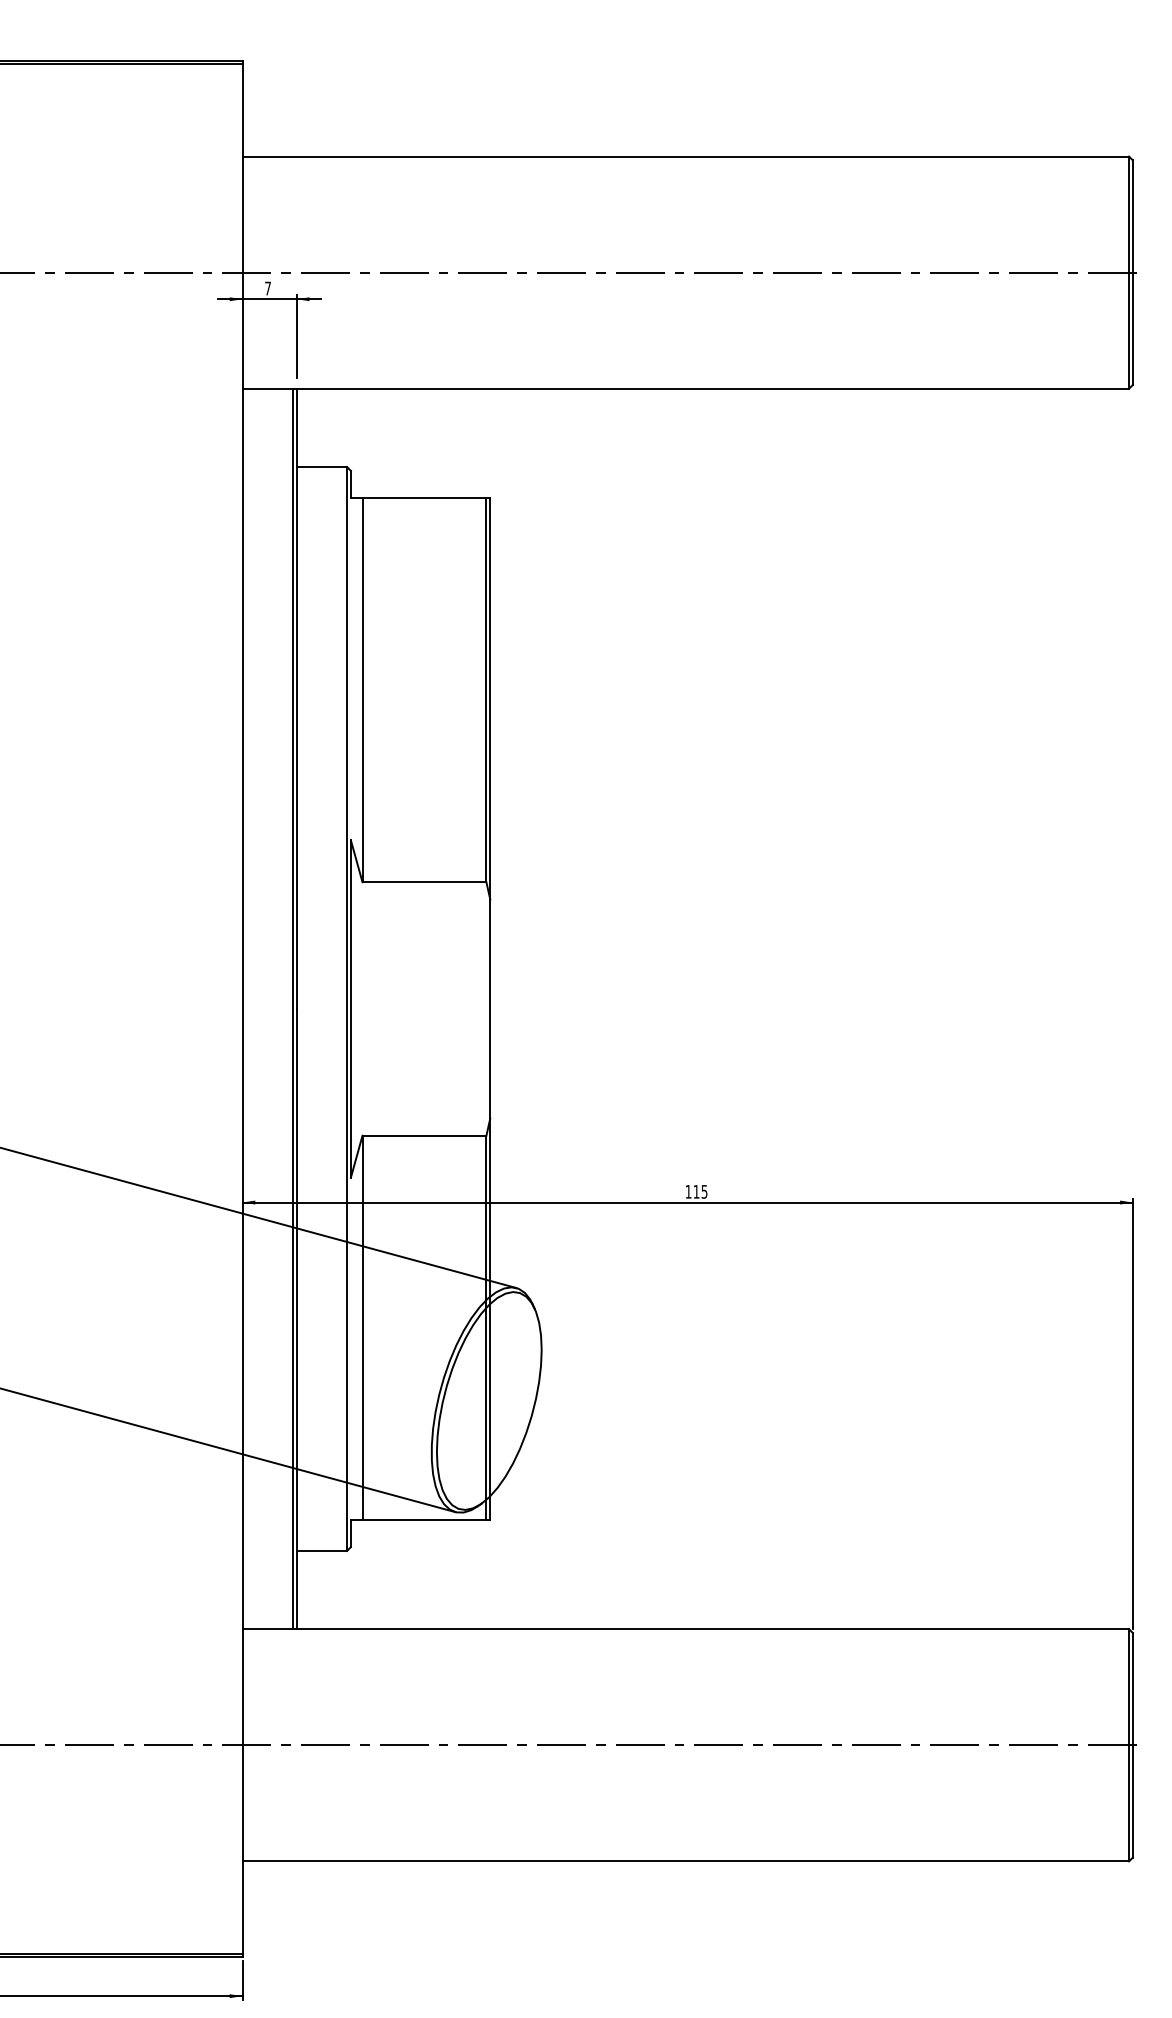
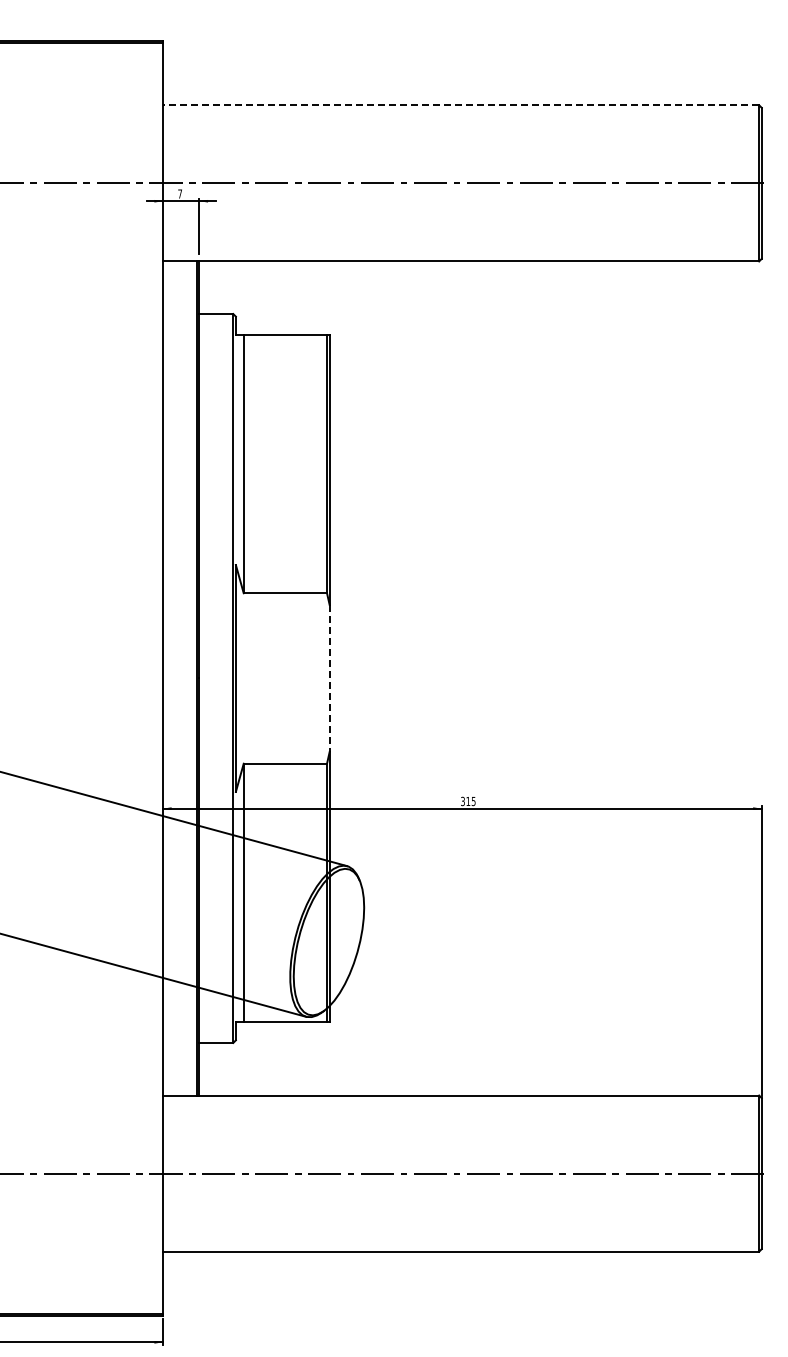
line: (684, 156) -> (460, 105), solid -> dashed
line: (490, 1009) -> (329, 678), solid -> dashed
text: (687, 1191) -> (462, 801), 115 -> 315

